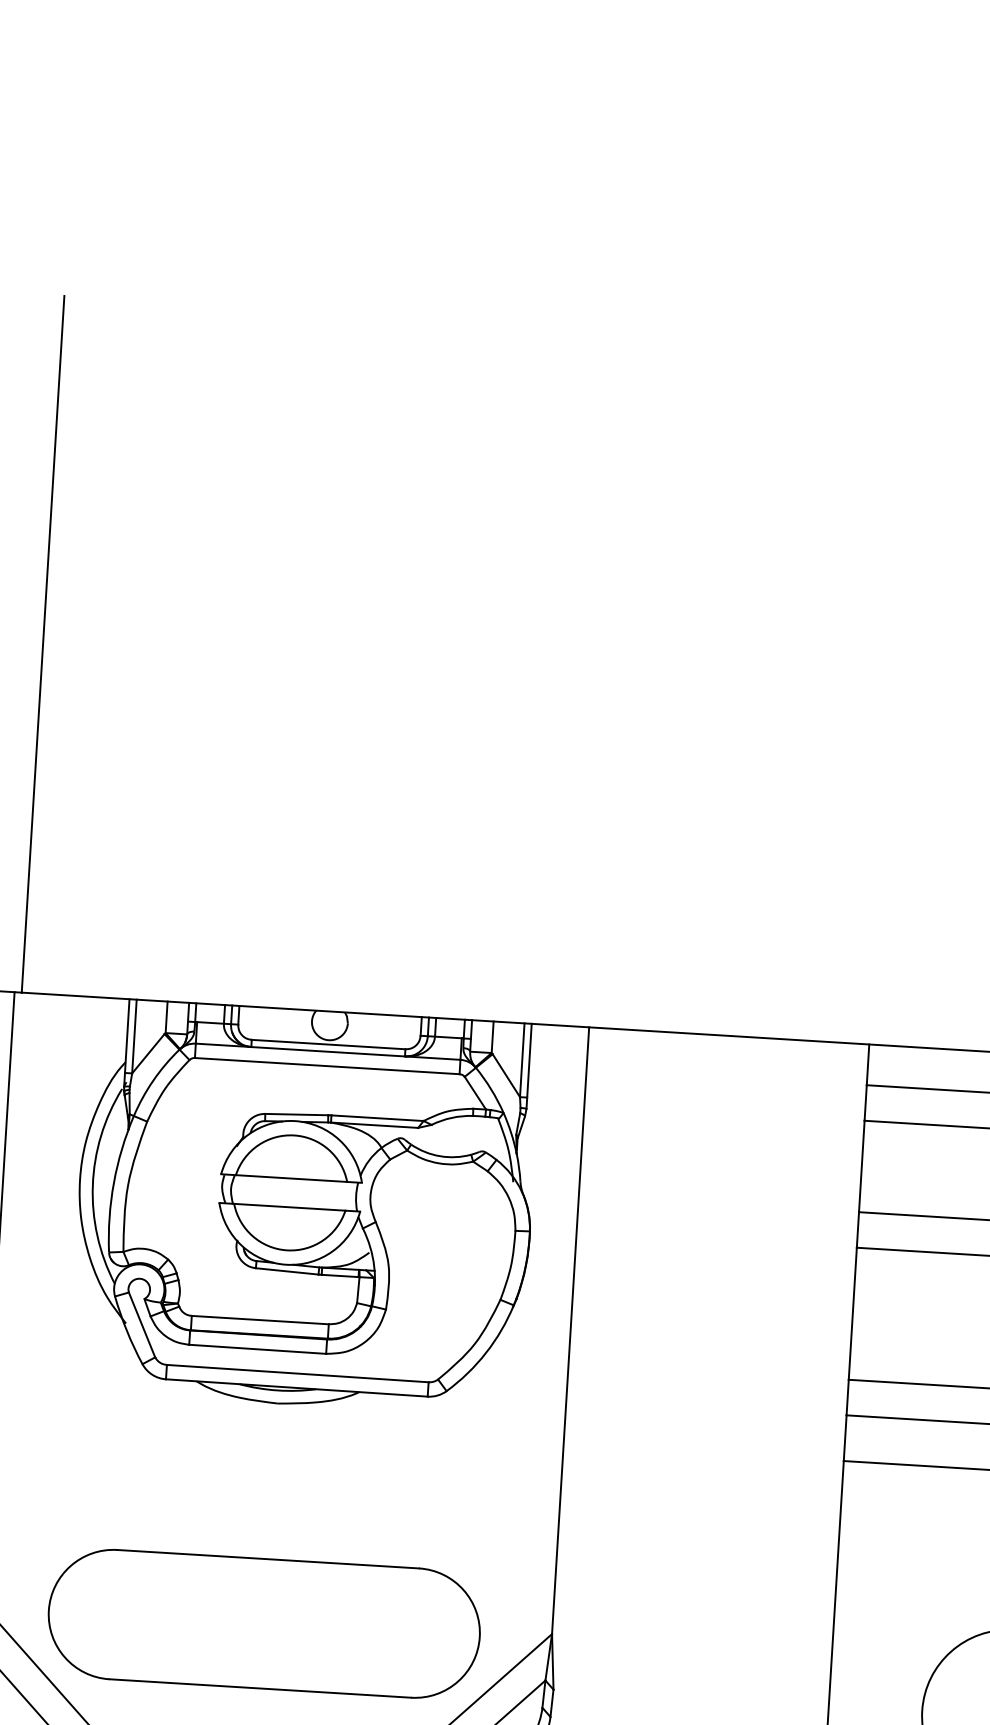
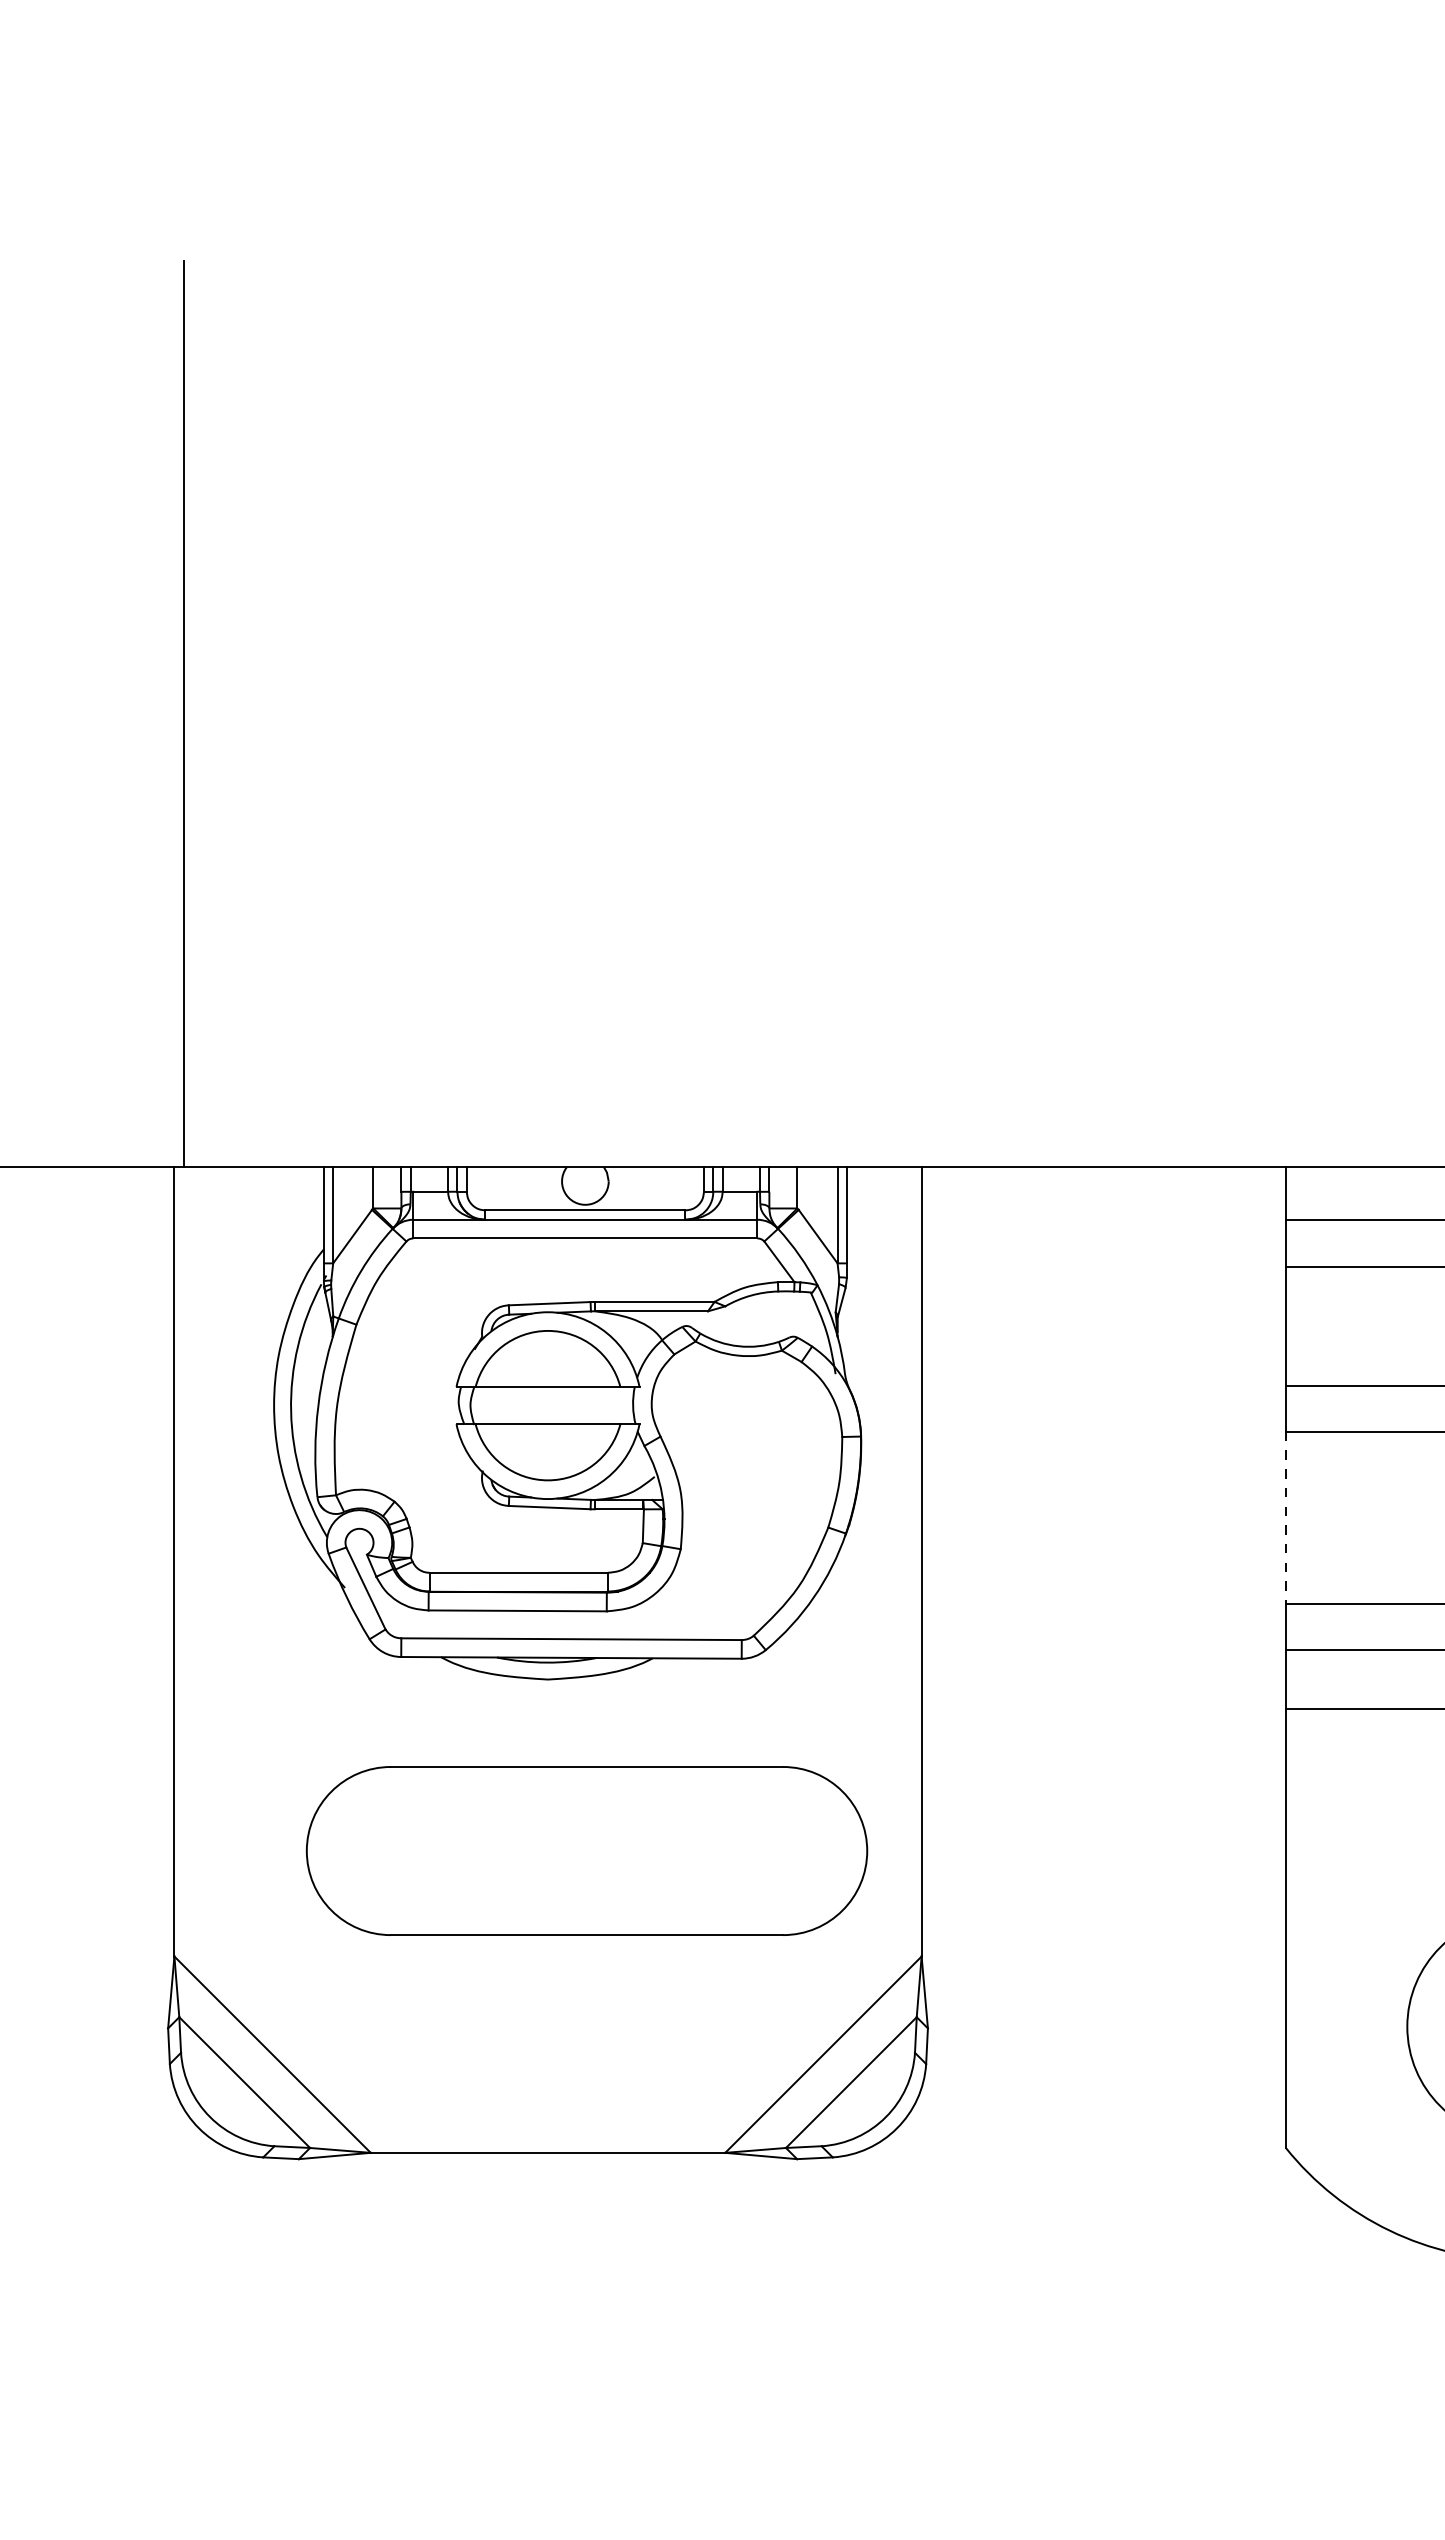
line: (852, 1313) -> (1285, 1517), solid -> dashed
part: (263, 1623) -> (586, 1850), moved

